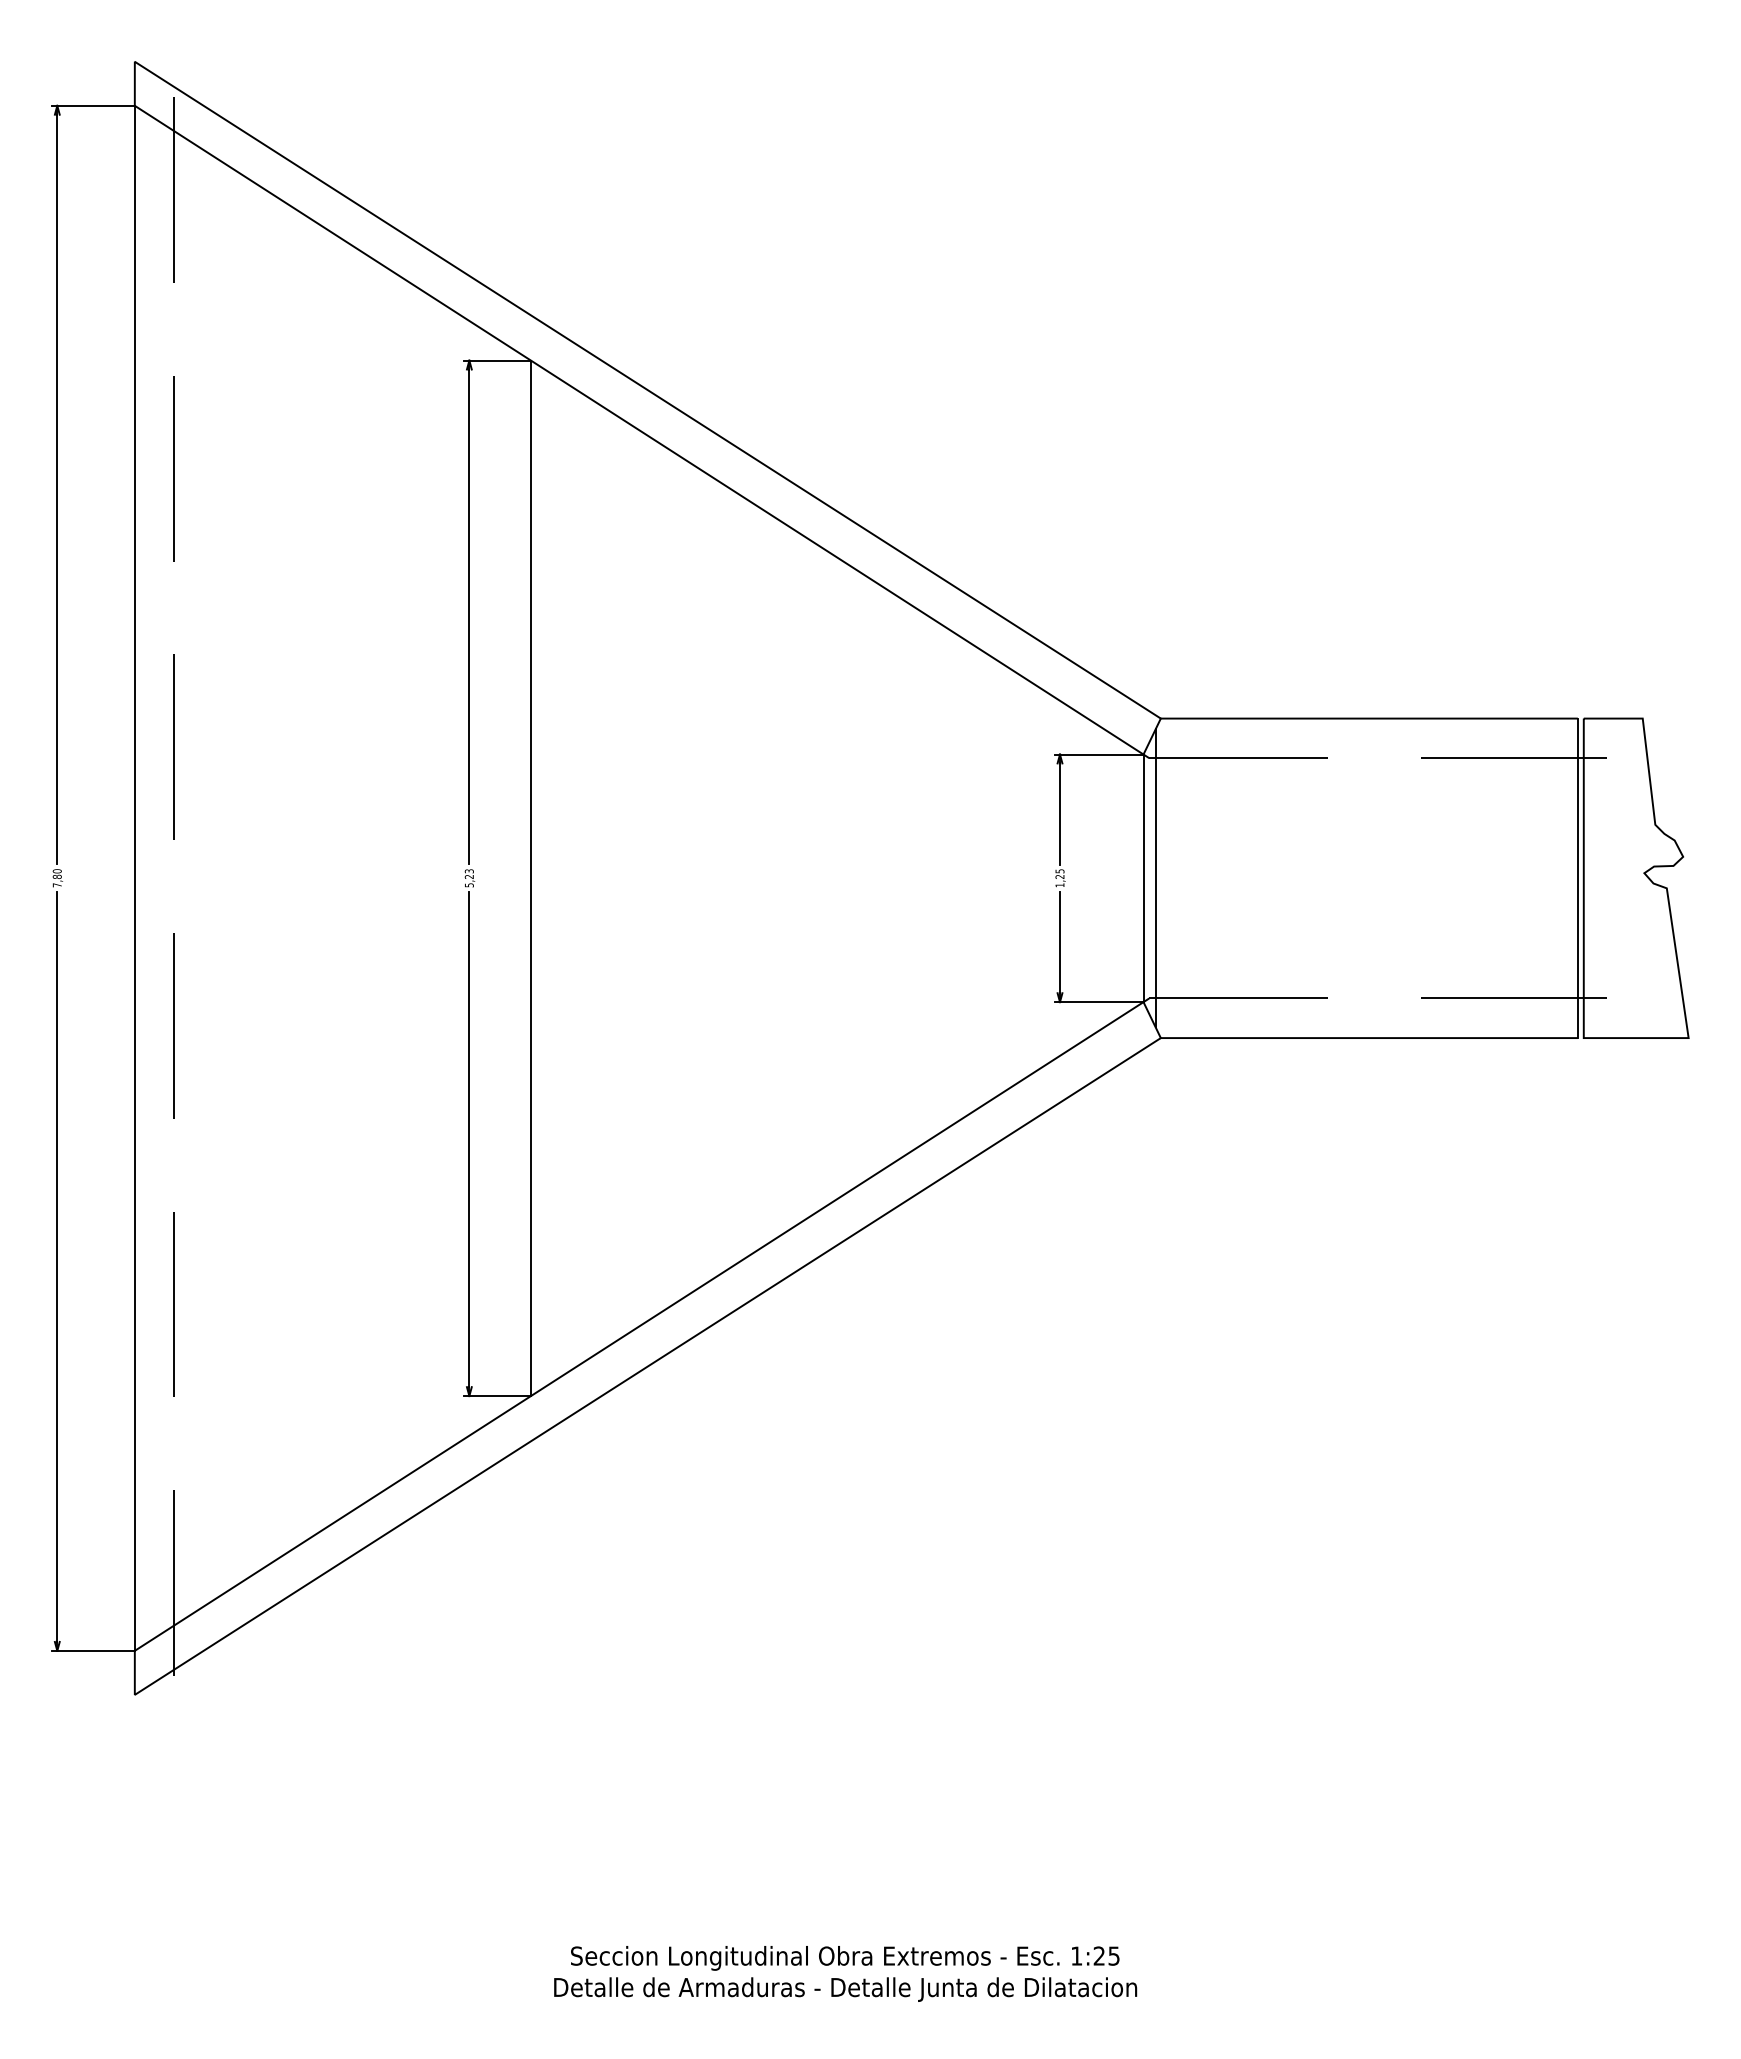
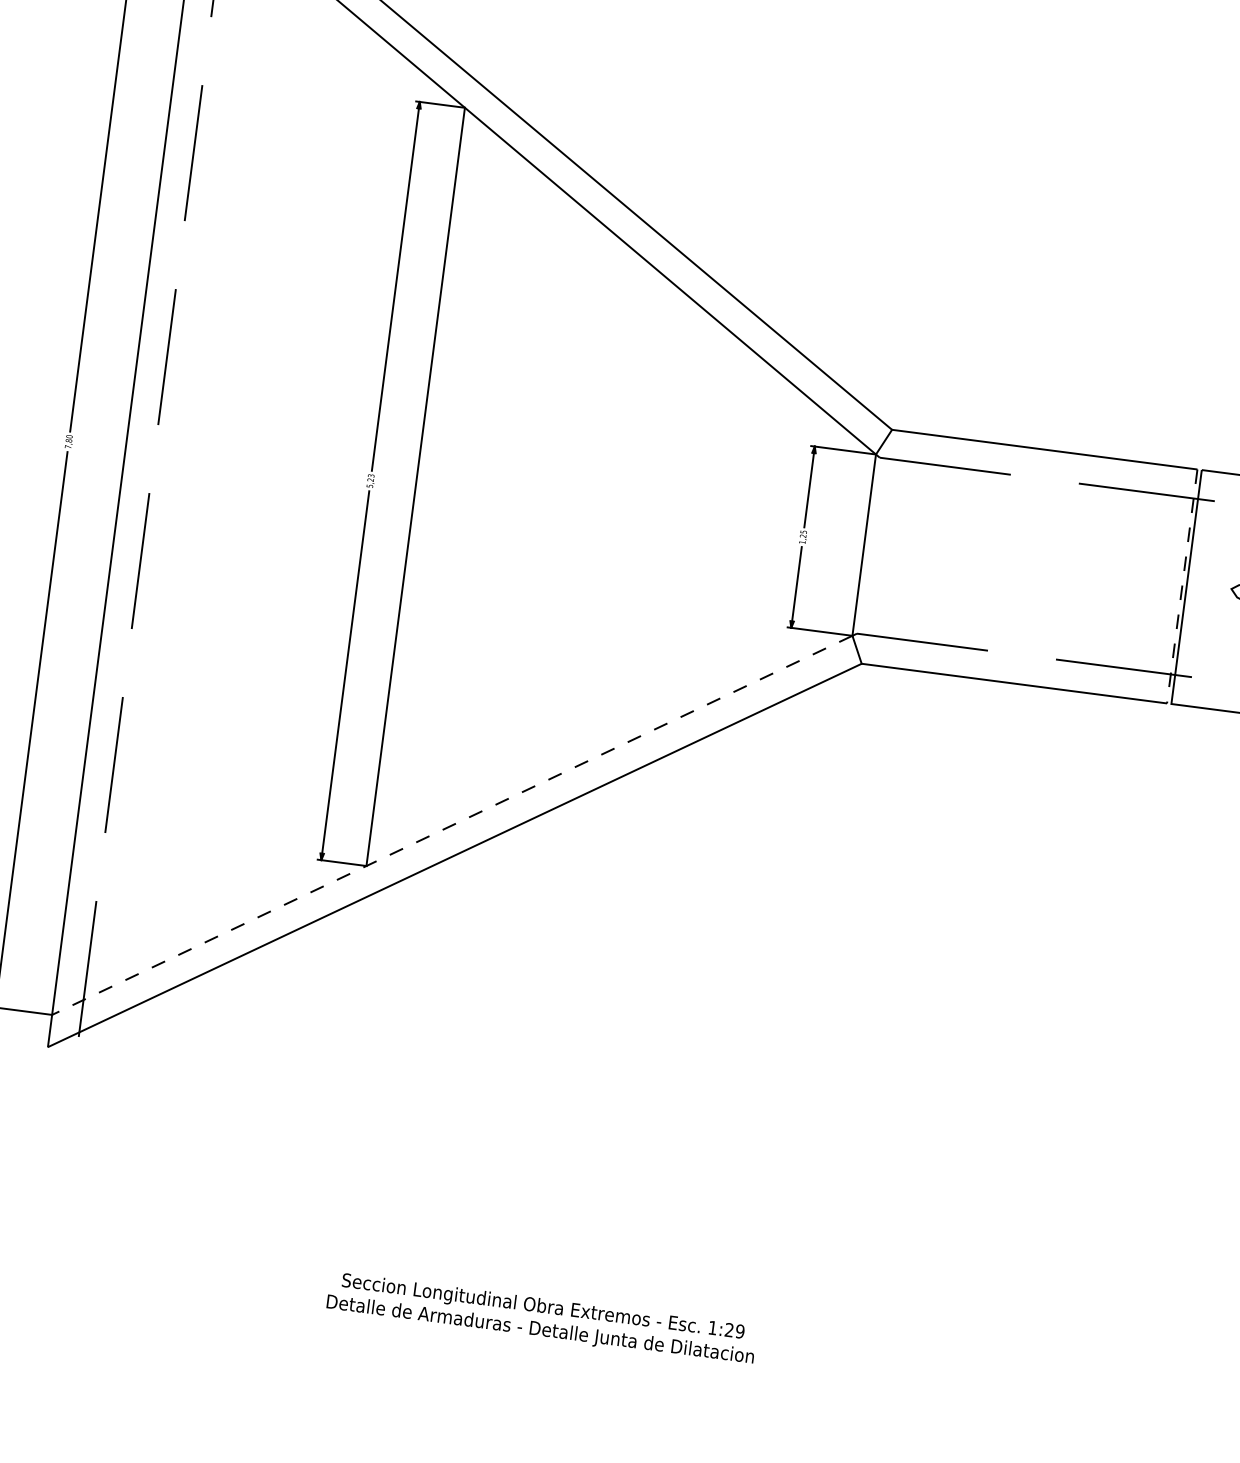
line: (1155, 878) -> (872, 546), removed
line: (1577, 878) -> (1181, 586), solid -> dashed
line: (639, 1326) -> (452, 825), solid -> dashed
text: (1113, 1955) -> (739, 1331), 1:25 -> 1:29

